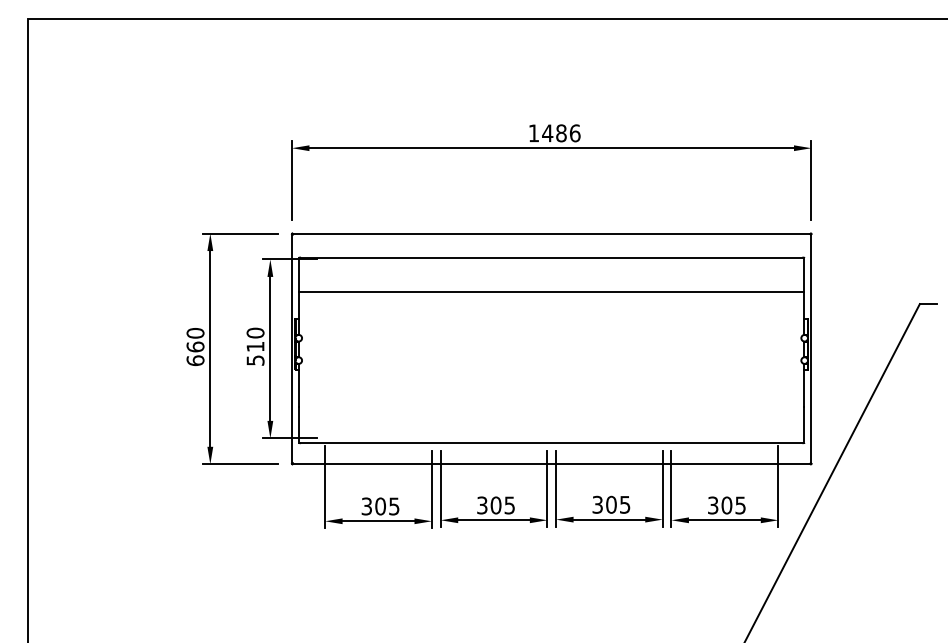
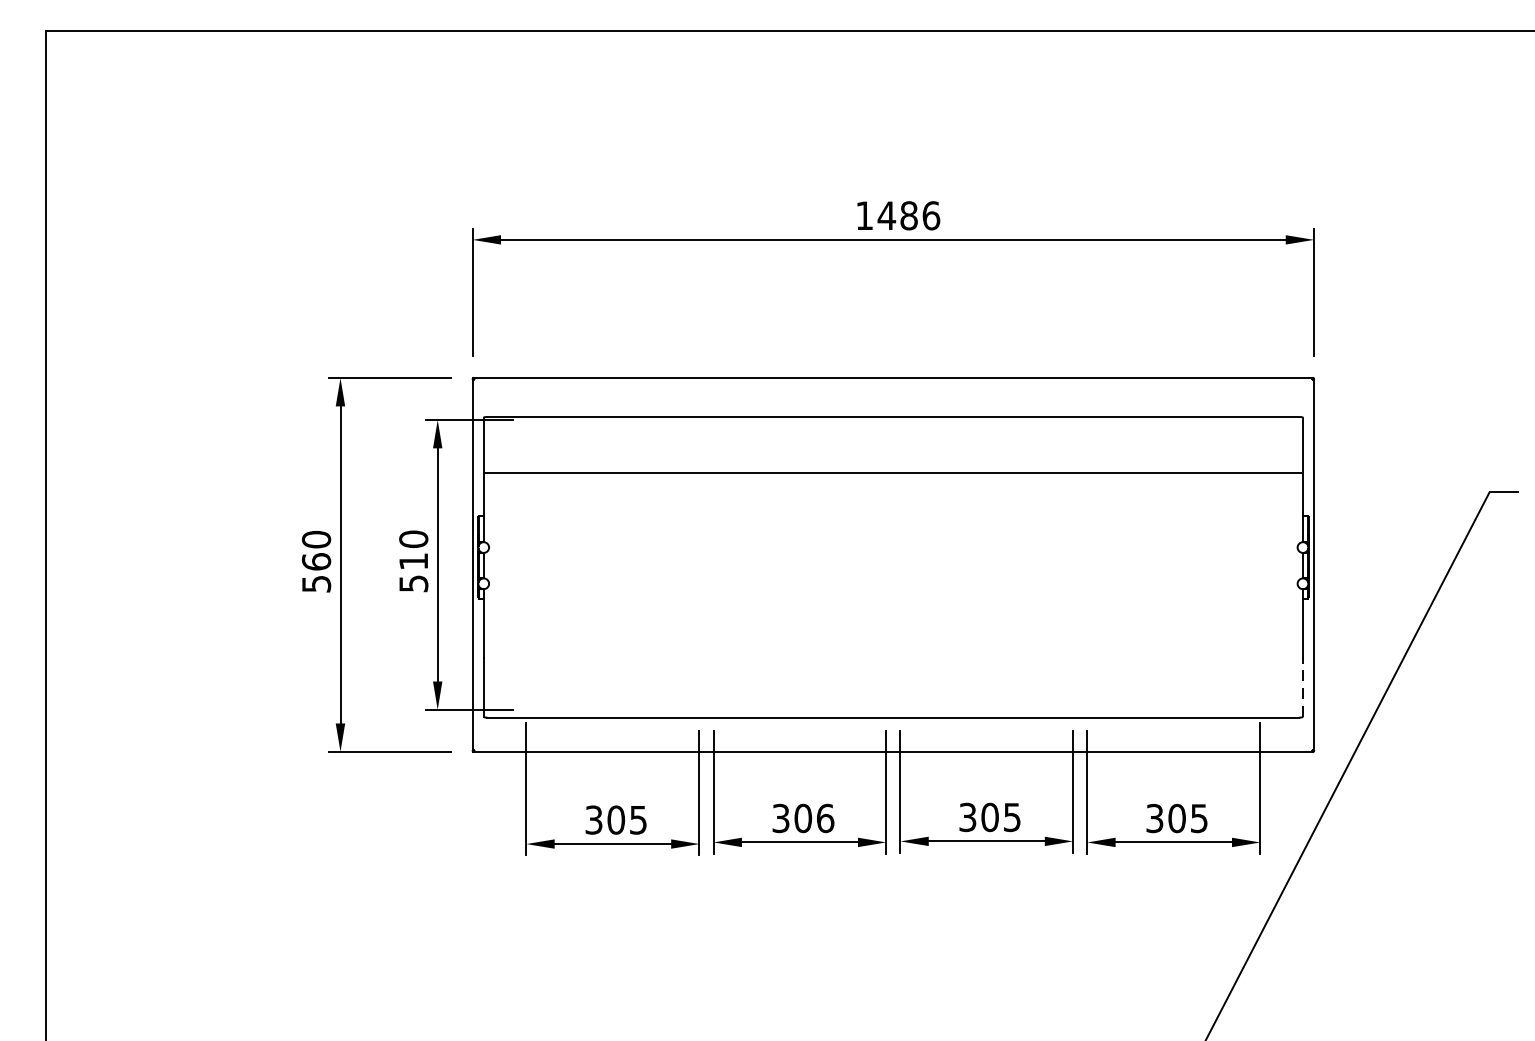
text: (195, 360) -> (316, 583), 660 -> 560
line: (804, 424) -> (1302, 687), solid -> dashed
text: (509, 505) -> (824, 818), 305 -> 306

